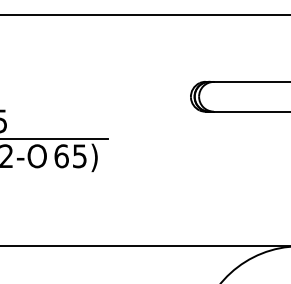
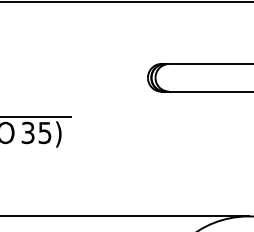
text: (61, 156) -> (28, 133), 65) -> 35)

